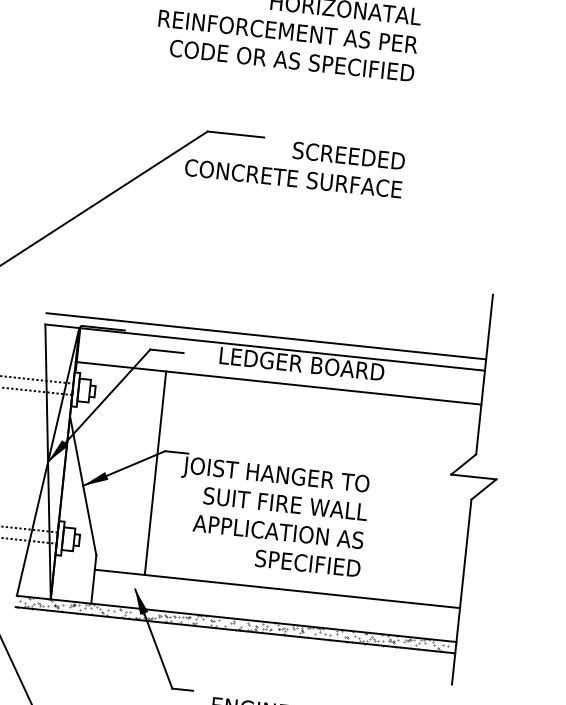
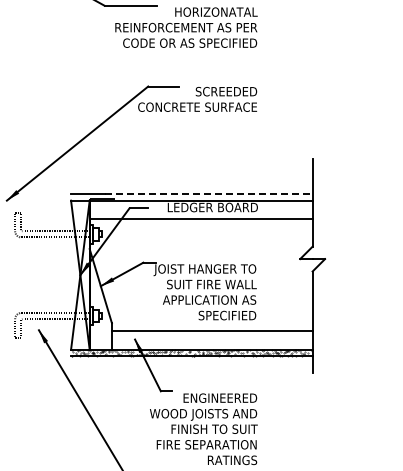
line: (296, 339) -> (208, 194), solid -> dashed
line: (155, 473) -> (139, 275), removed

